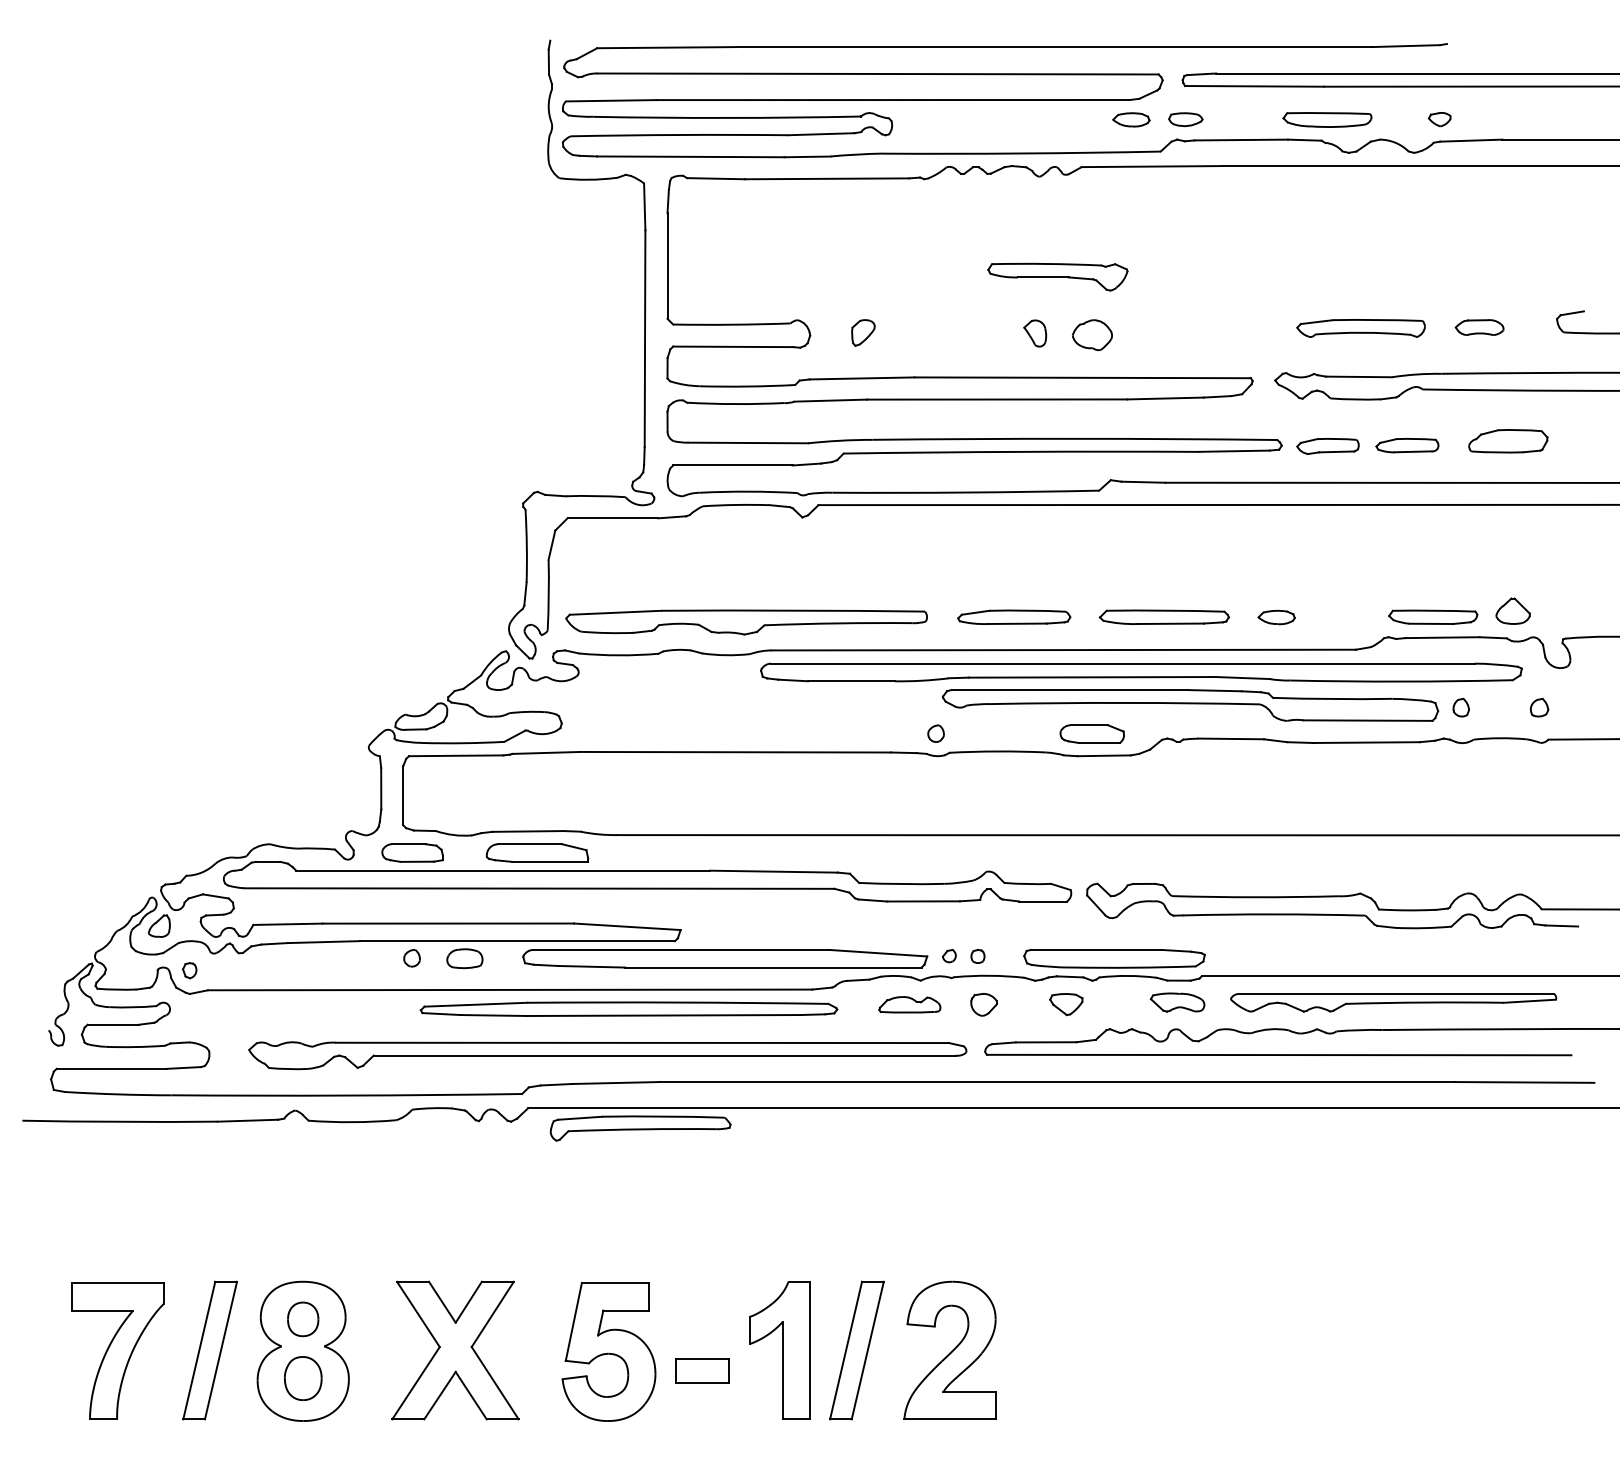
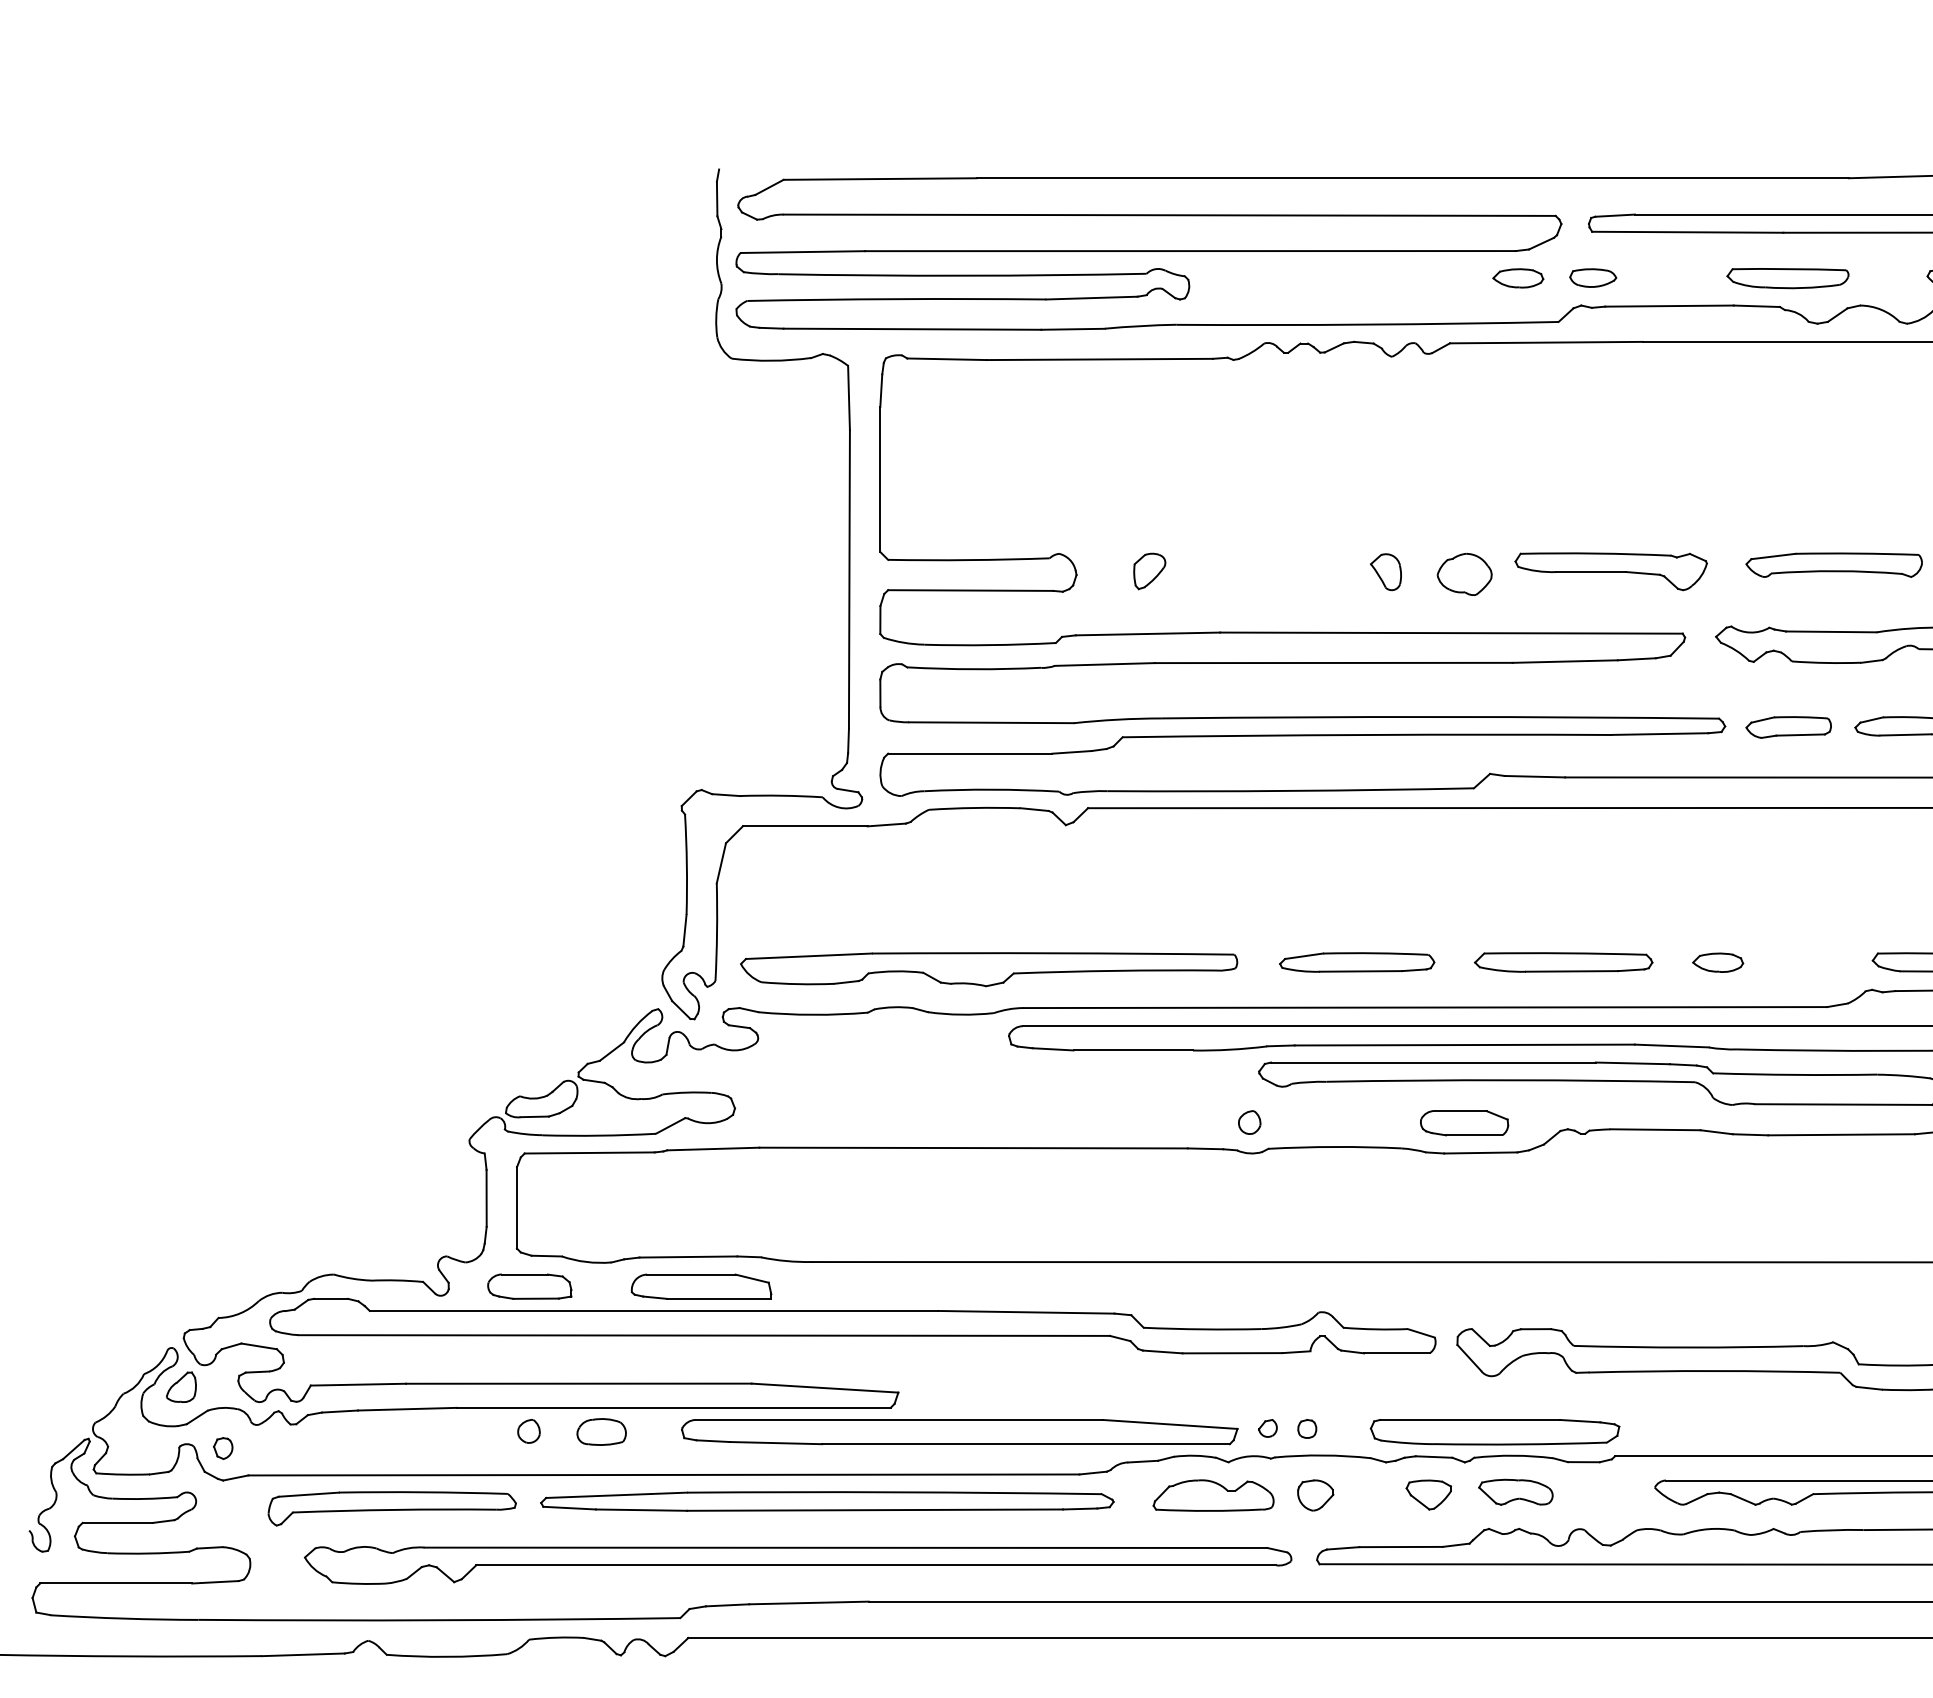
part: (1057, 276) -> (1610, 570), moved
part: (1177, 1002) -> (1515, 1492), moved
part: (909, 1004) -> (1213, 1494), size x1.43
part: (640, 1128) -> (392, 1508), moved

